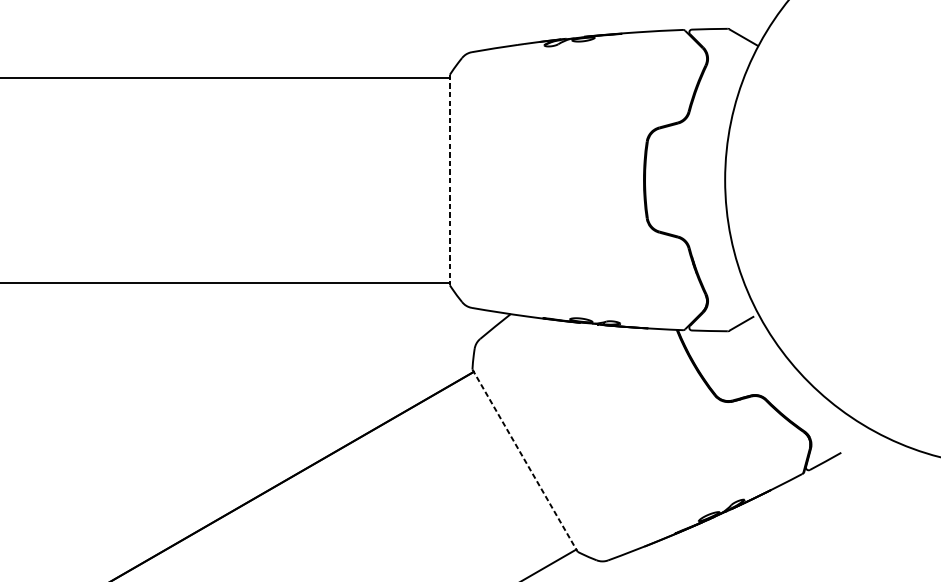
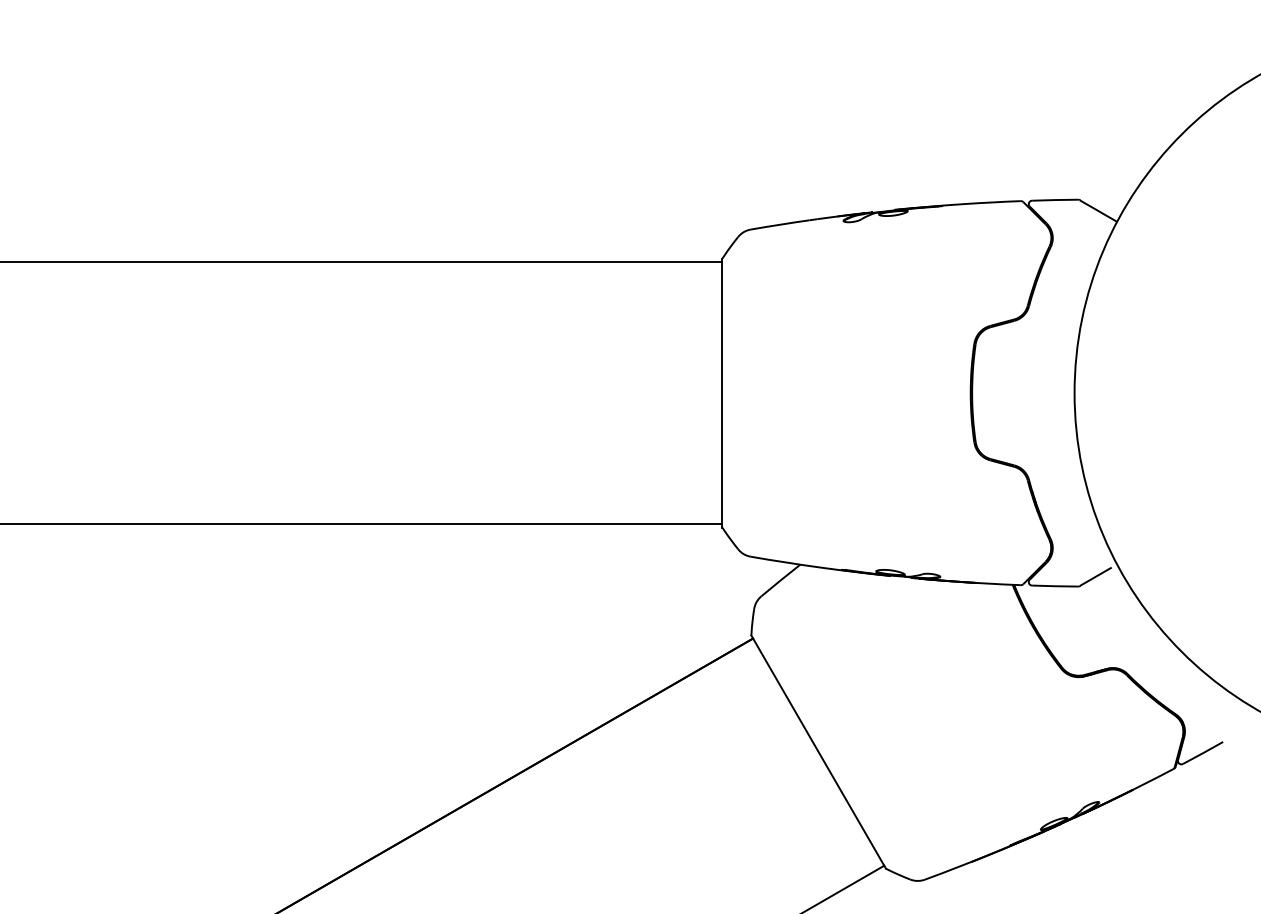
line: (449, 180) -> (722, 393), dashed -> solid
line: (524, 461) -> (818, 752), dashed -> solid

